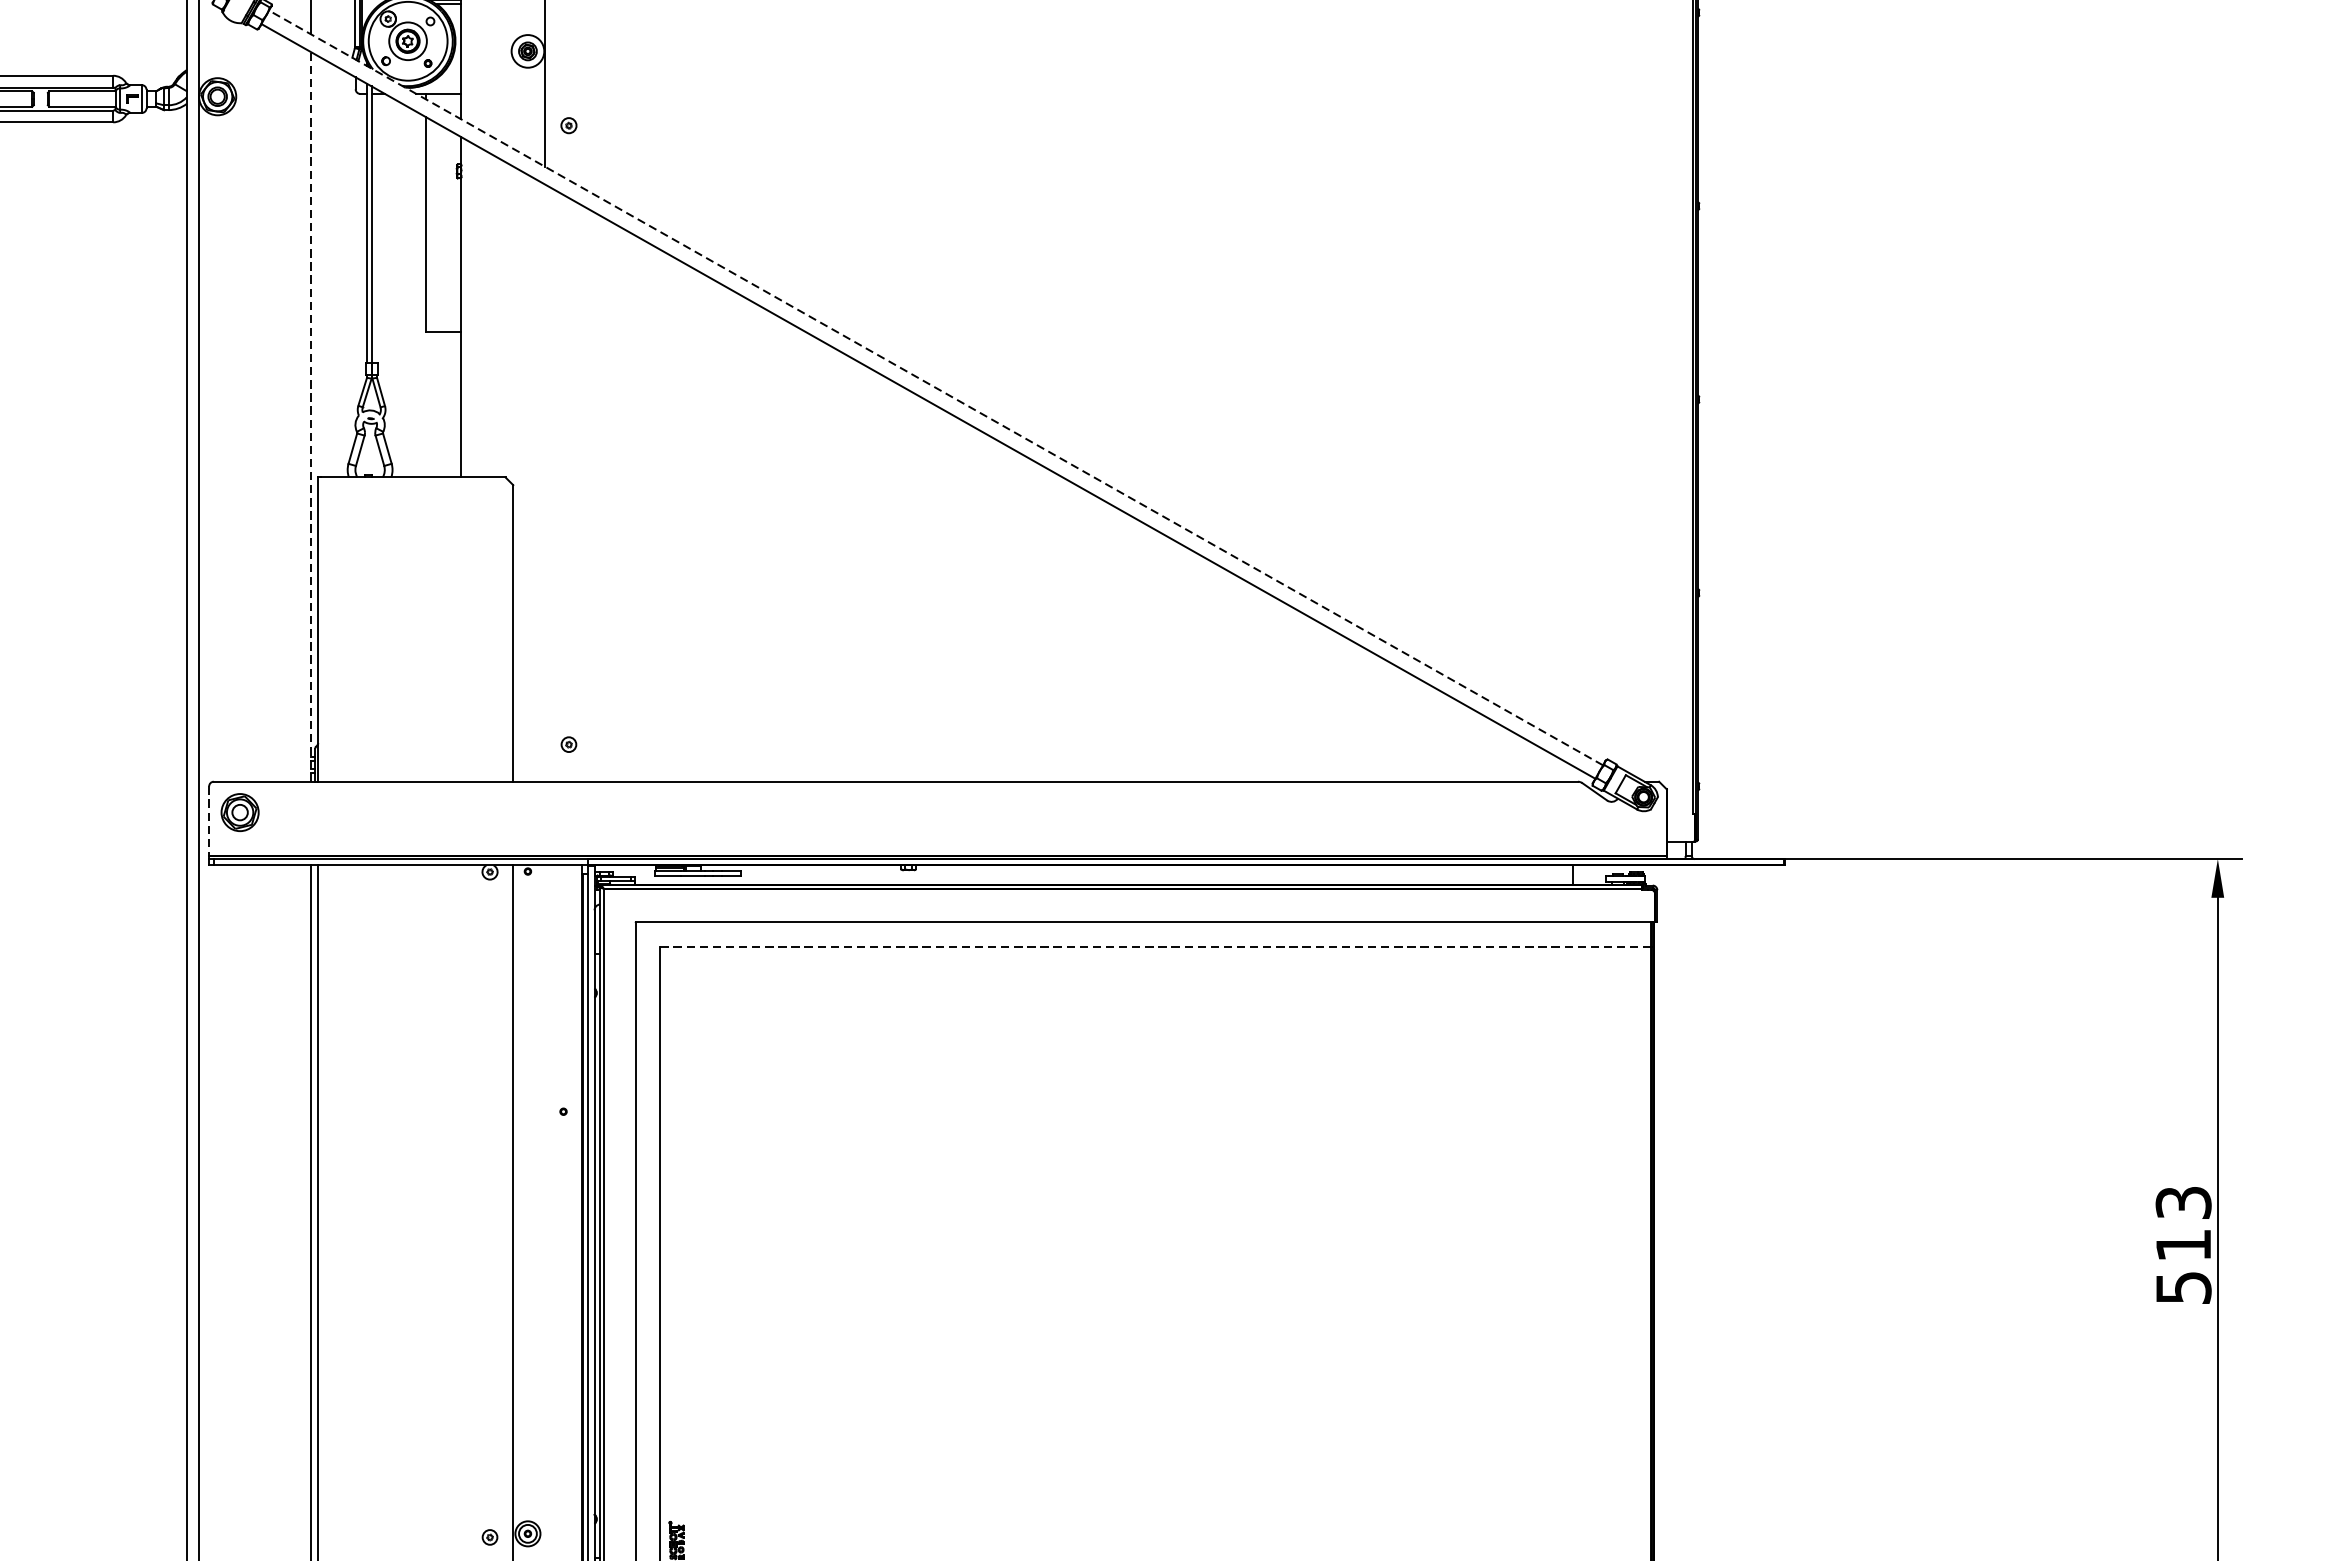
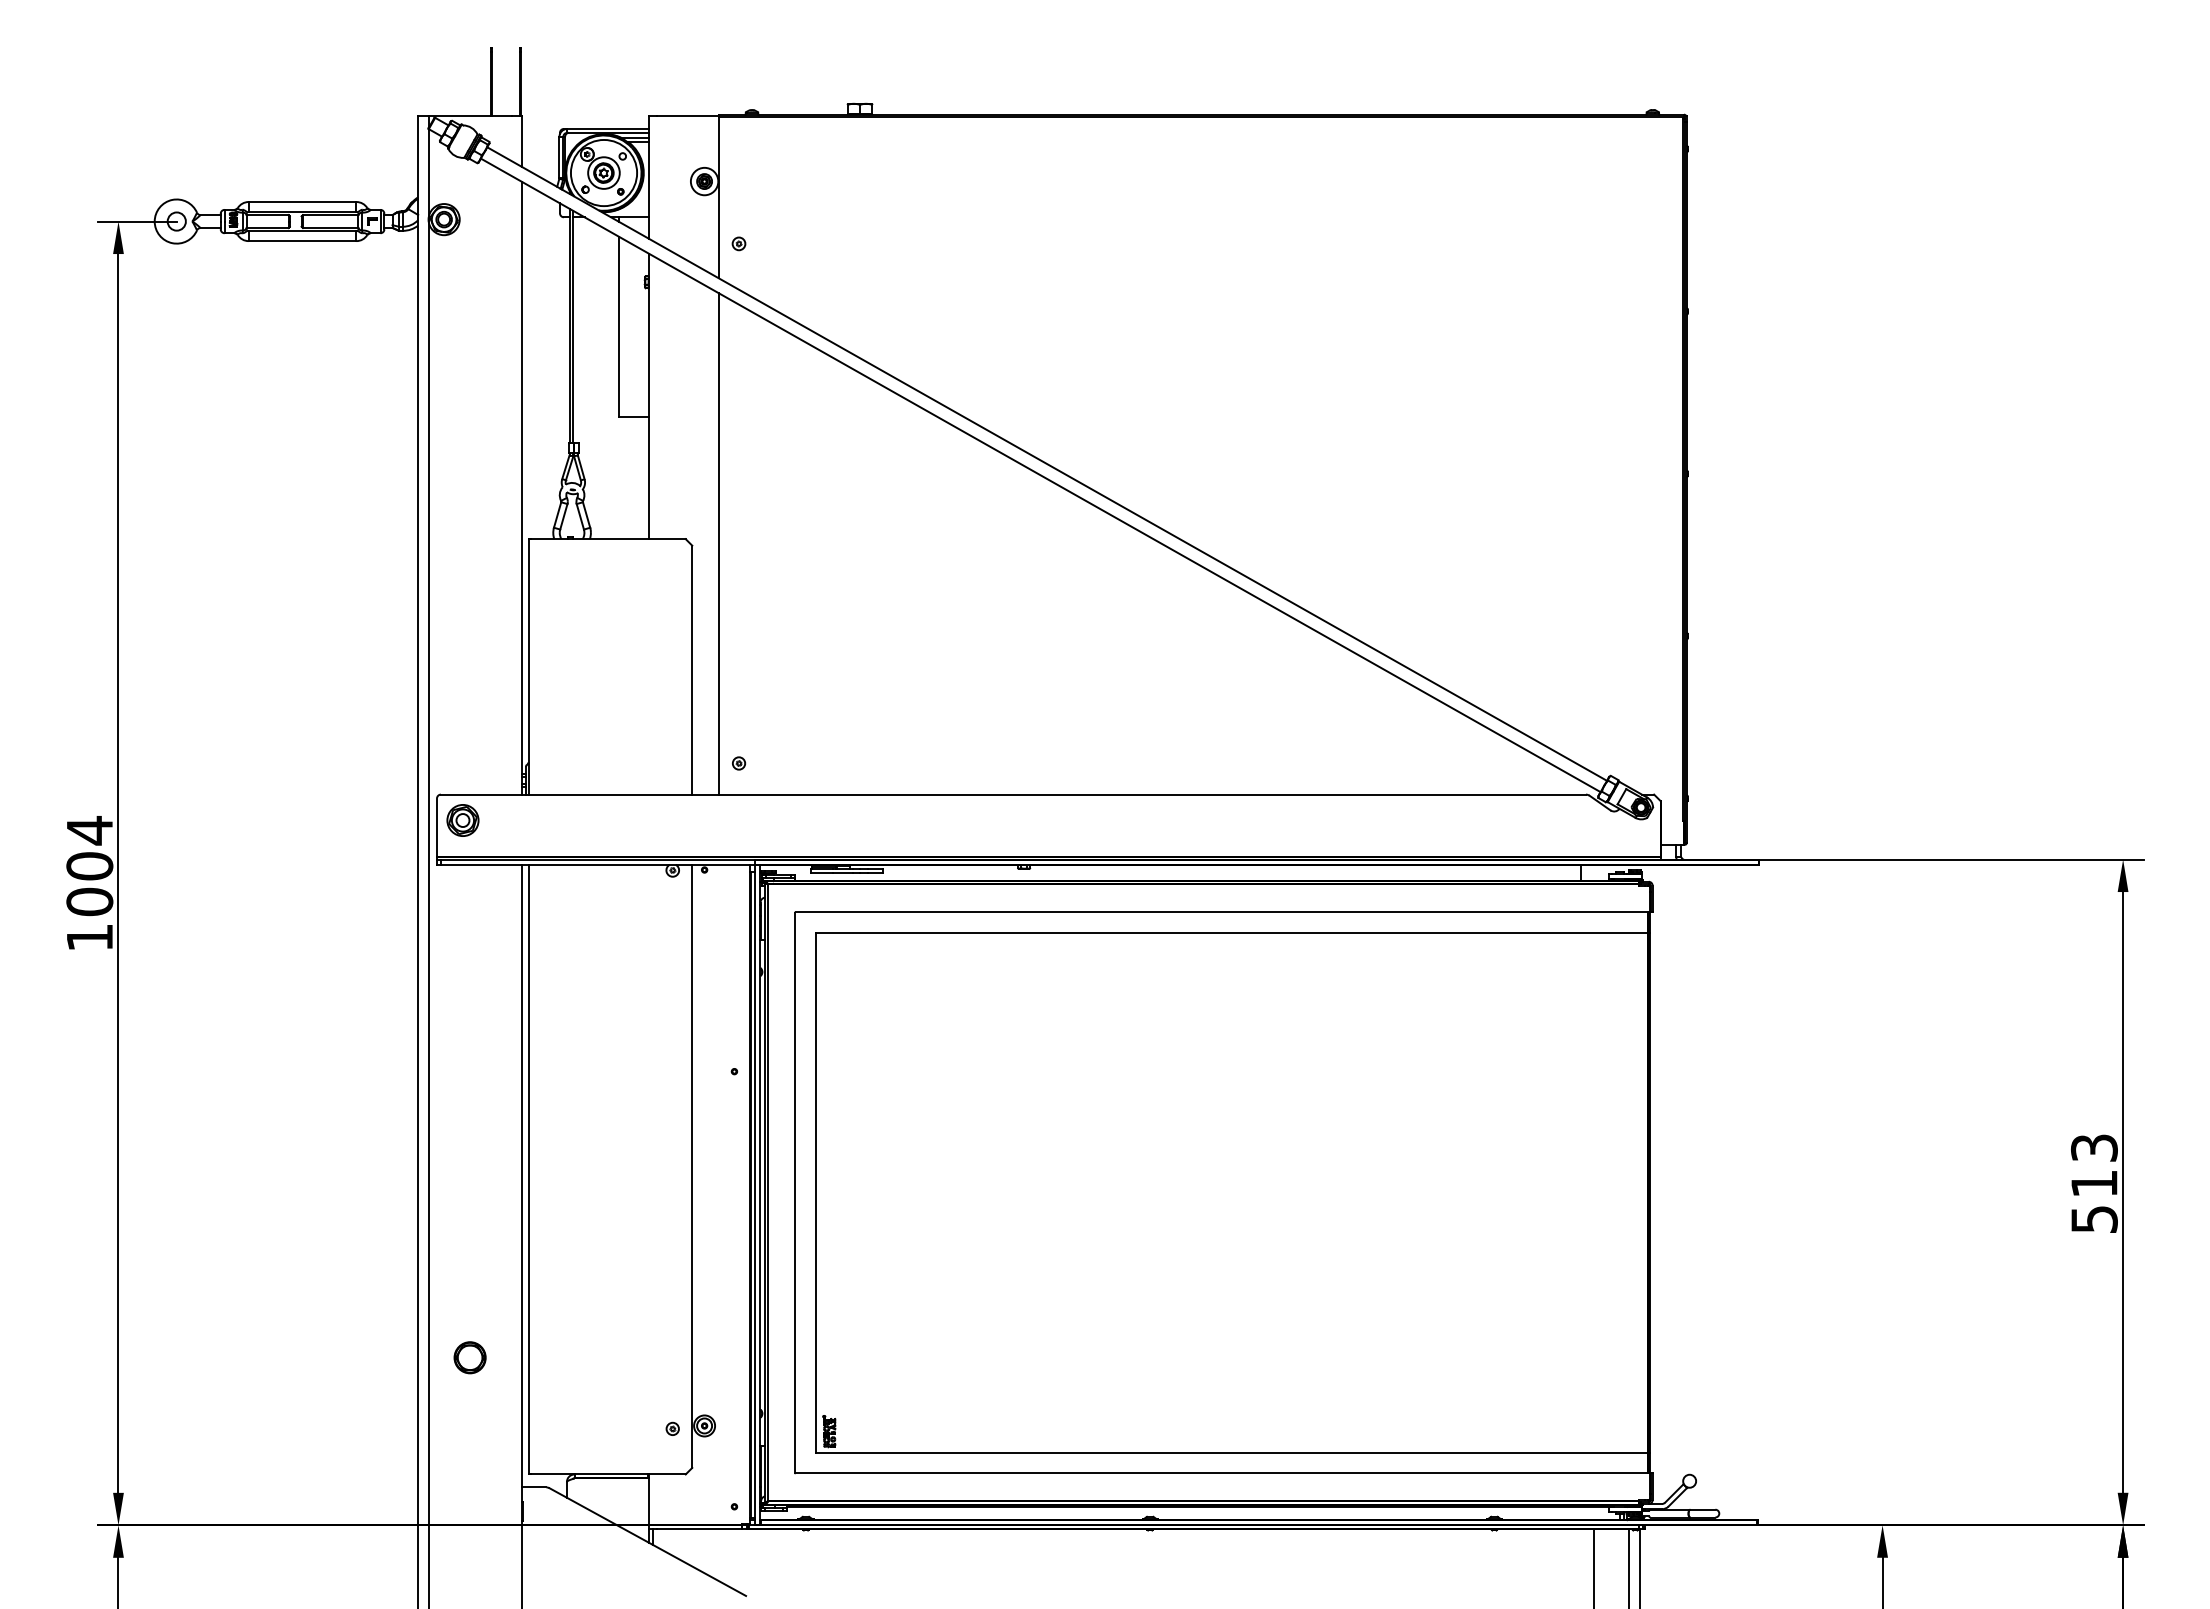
line: (935, 387) -> (1046, 463), dashed -> solid
line: (311, 415) -> (522, 487), dashed -> solid
line: (544, 482) -> (718, 543), added
line: (209, 822) -> (437, 828), dashed -> solid
line: (1155, 947) -> (1231, 933), dashed -> solid
part: (247, 1452) -> (469, 1357), added

